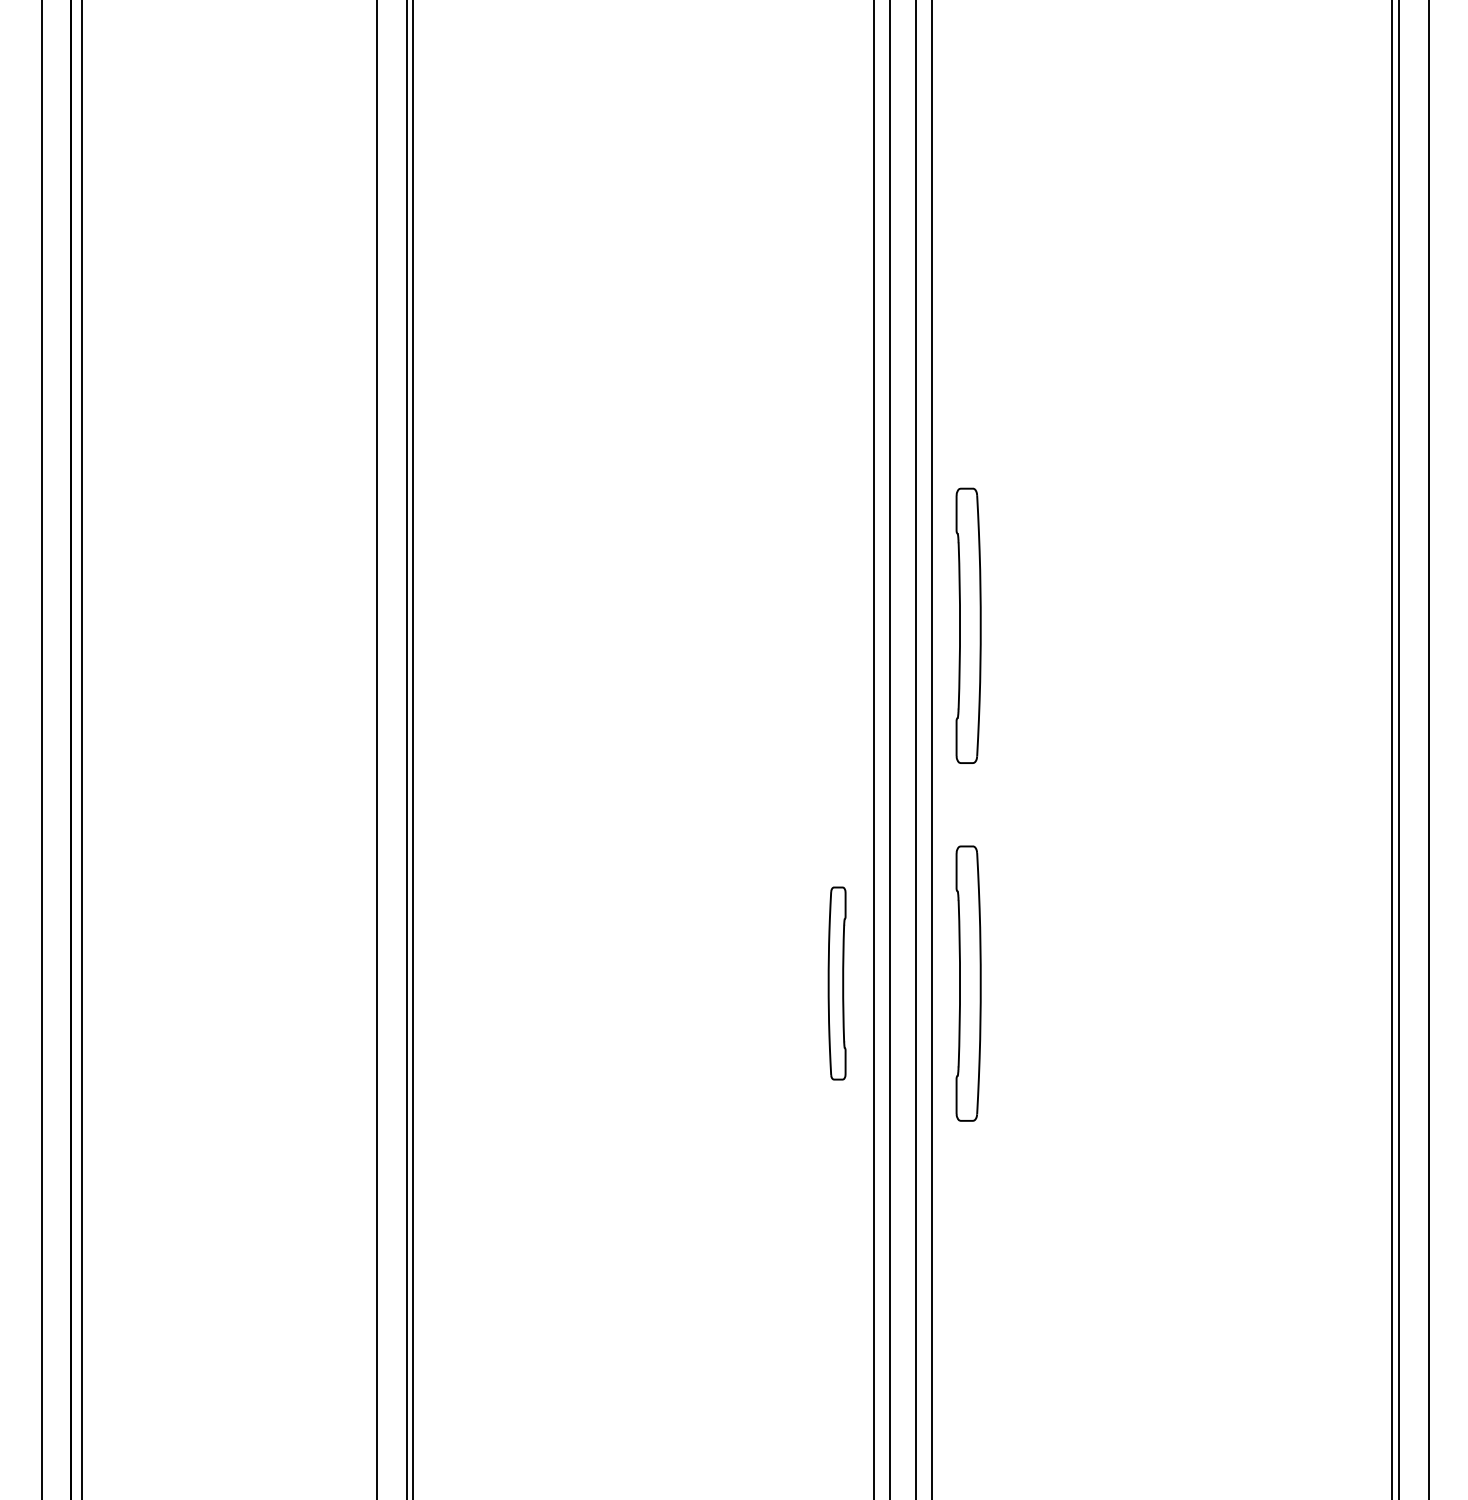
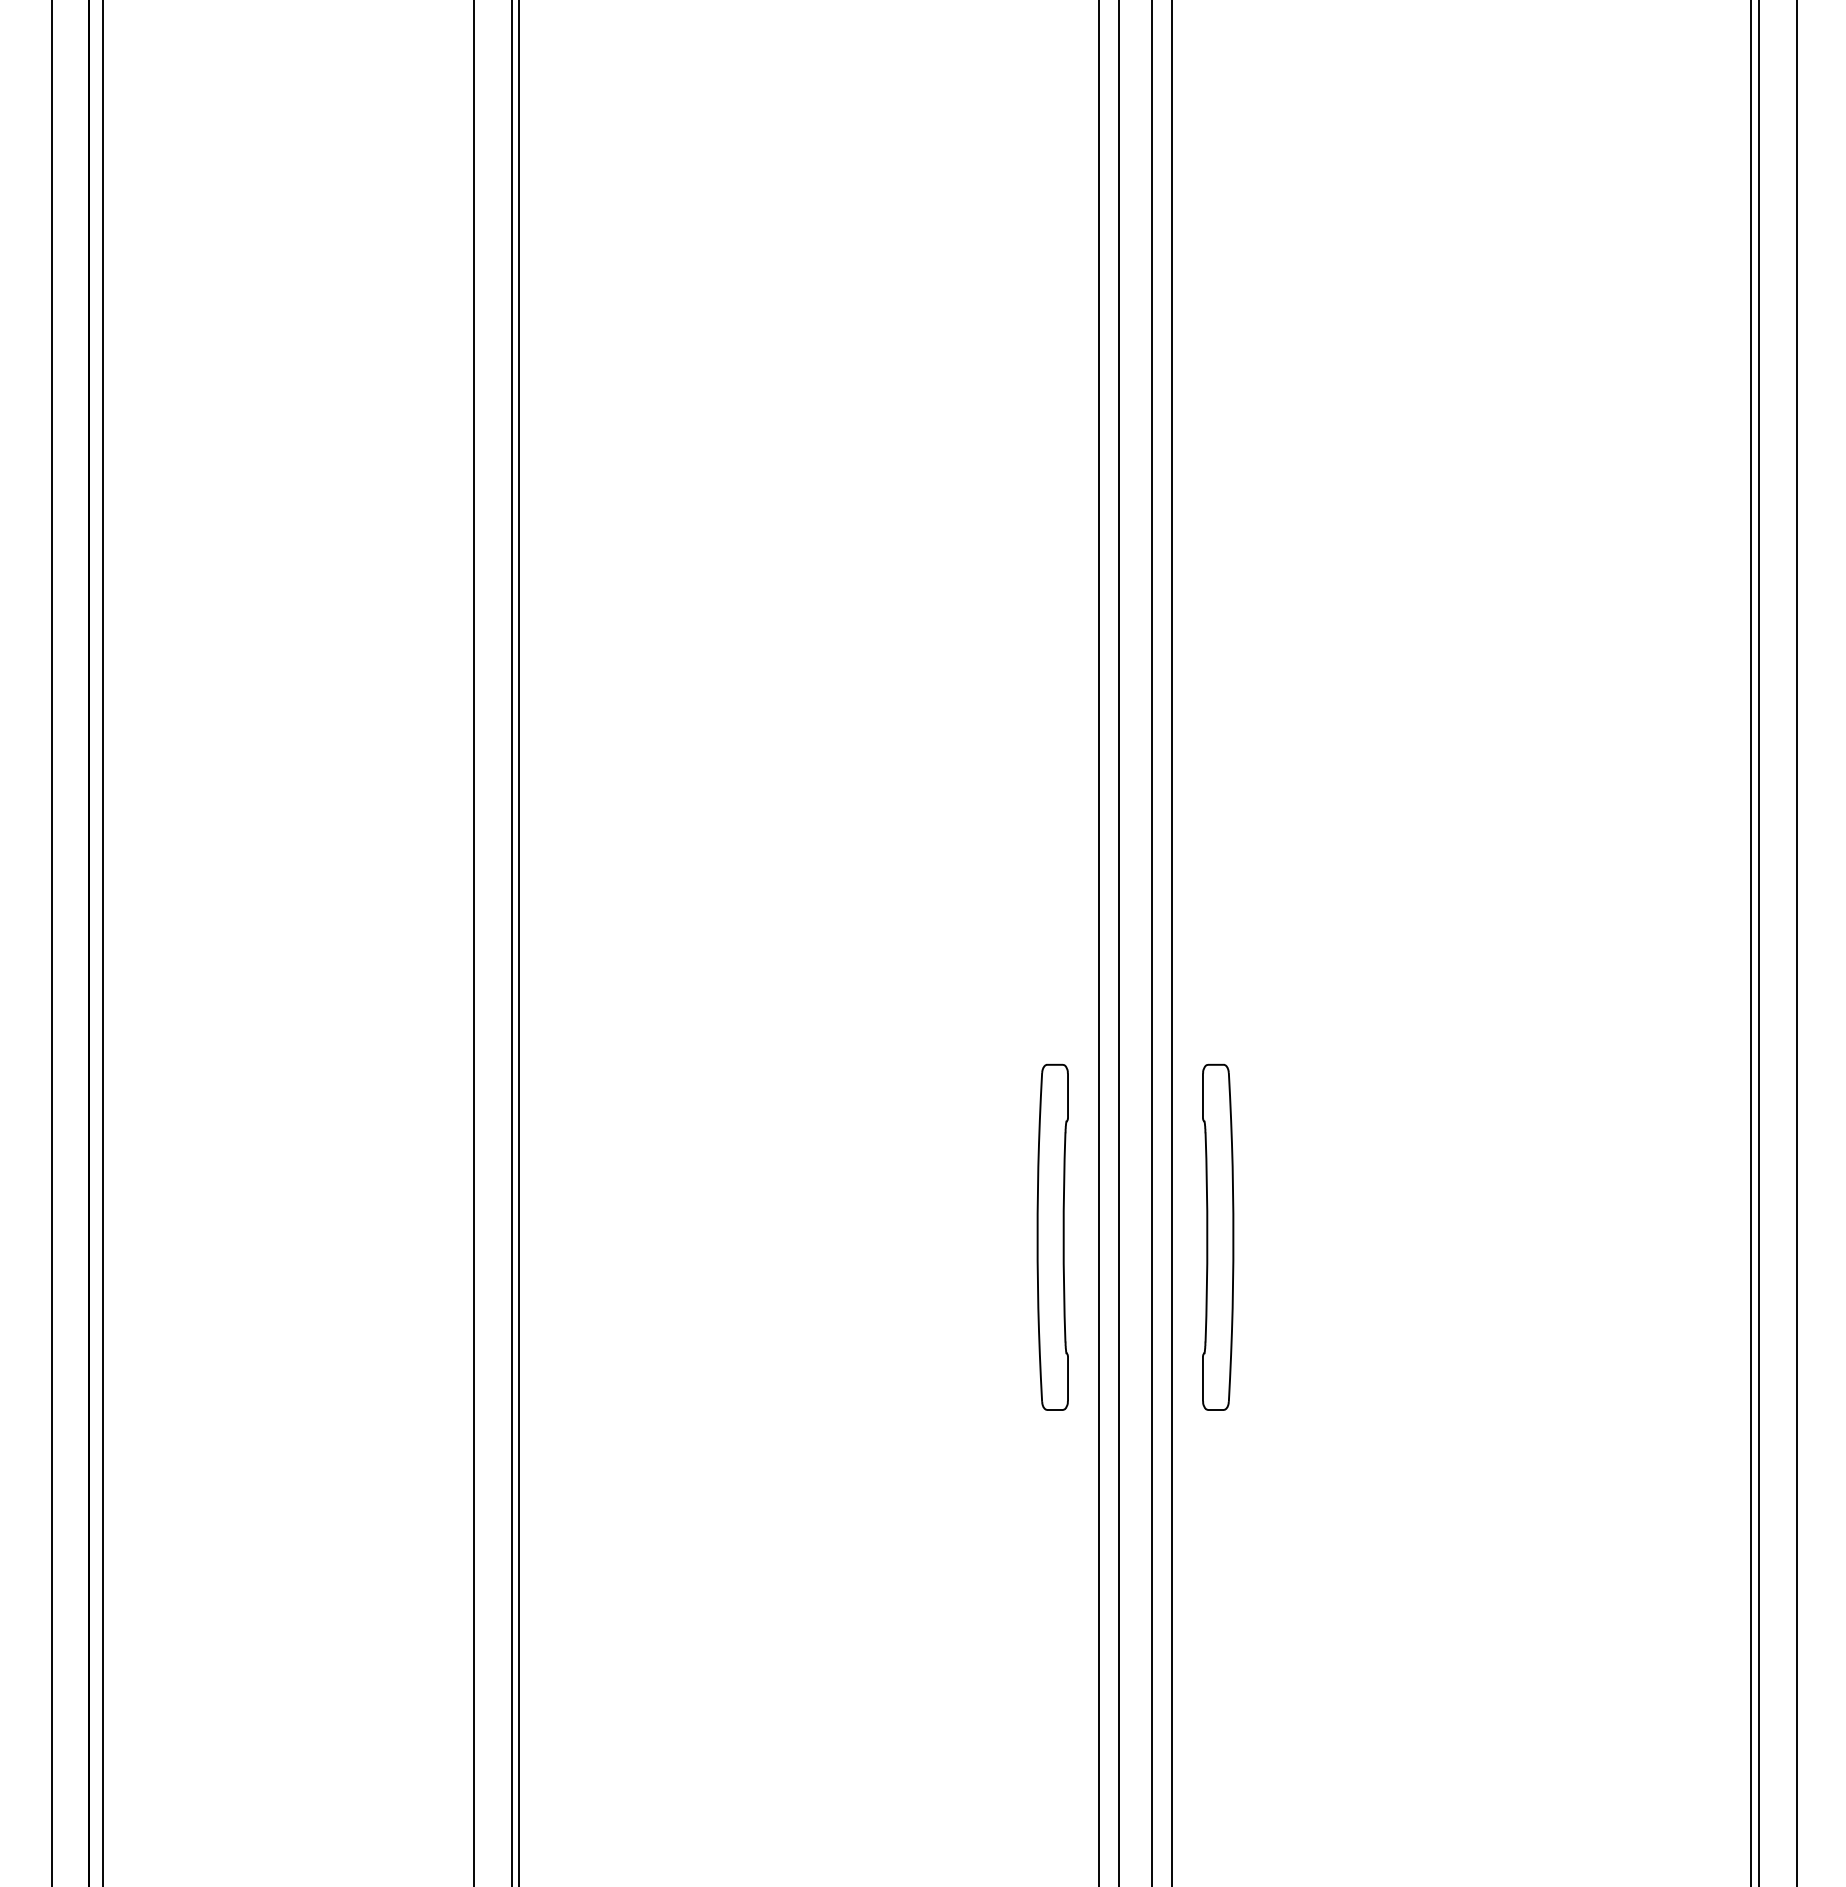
part: (968, 625) -> (1218, 786), removed
part: (836, 982) -> (1052, 1236), size x1.43

